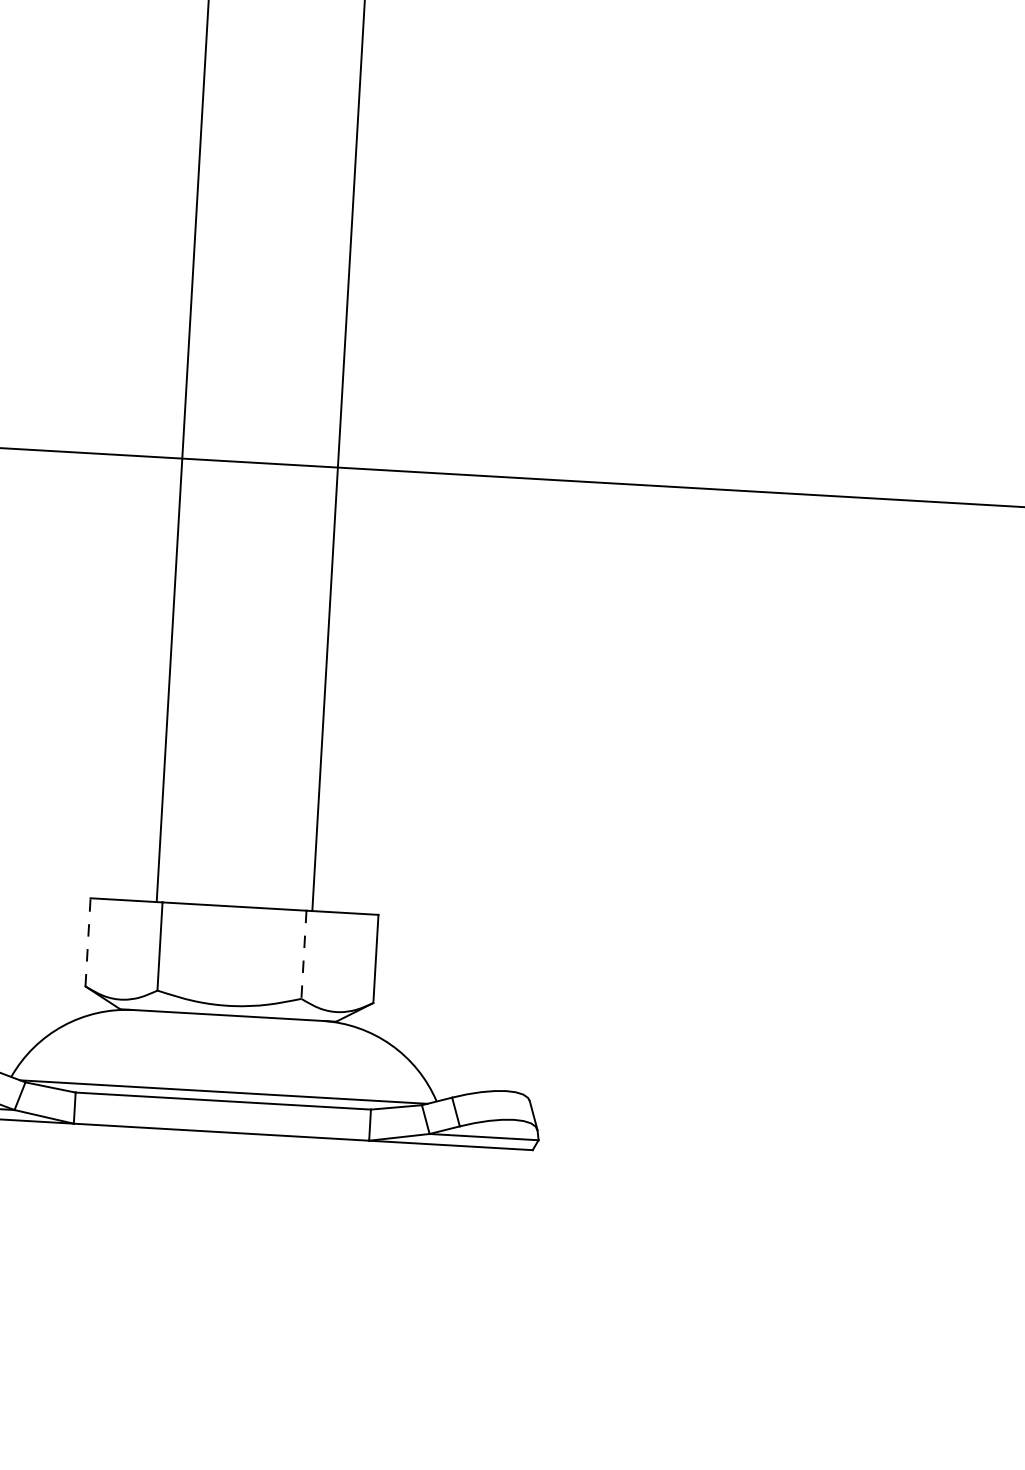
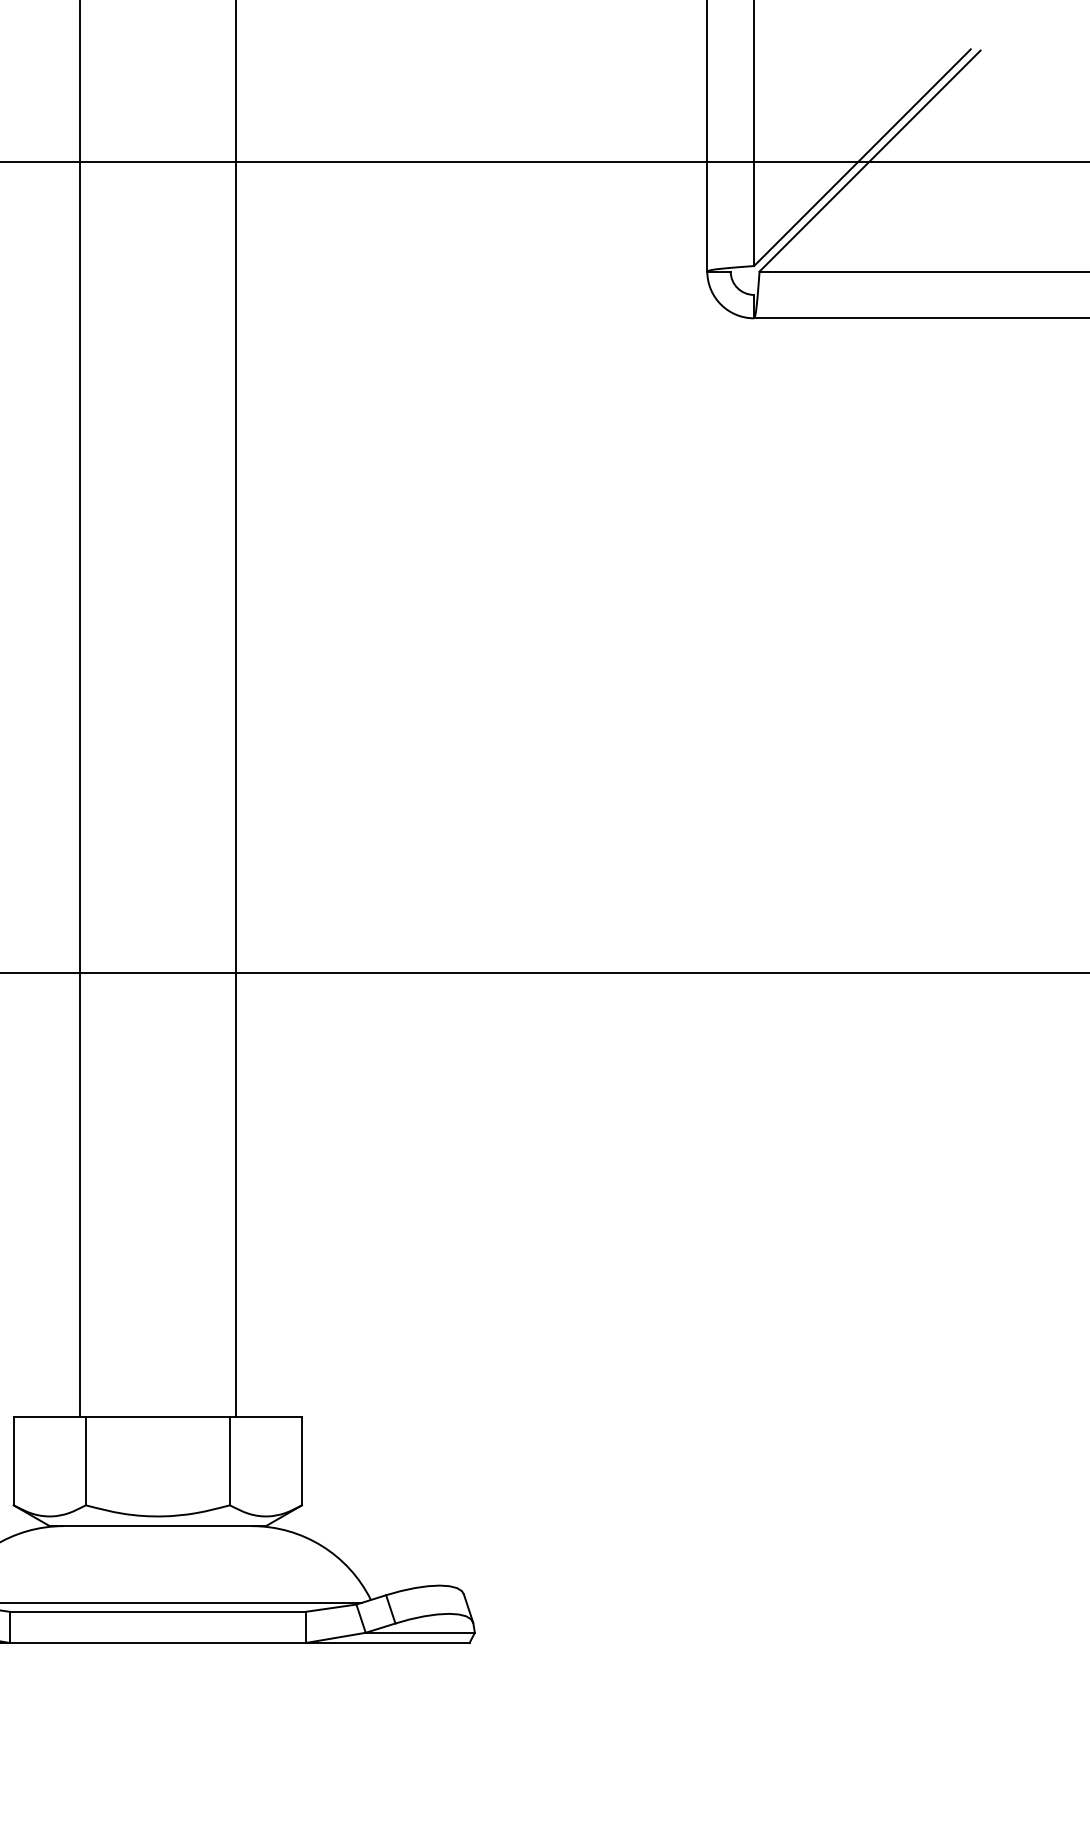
line: (87, 941) -> (13, 1460), dashed -> solid
line: (303, 955) -> (229, 1461), dashed -> solid

